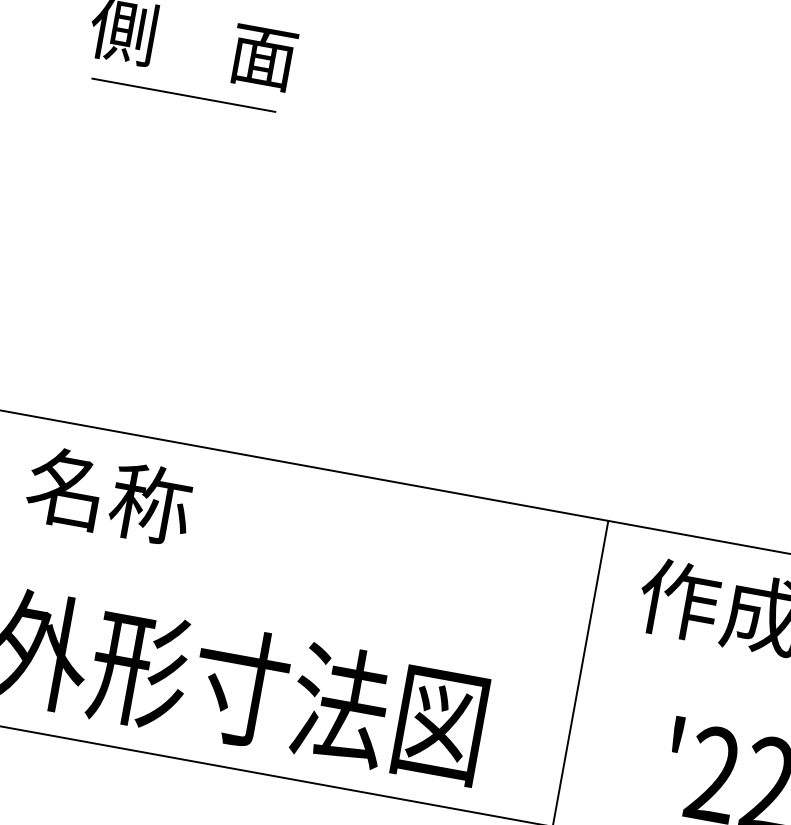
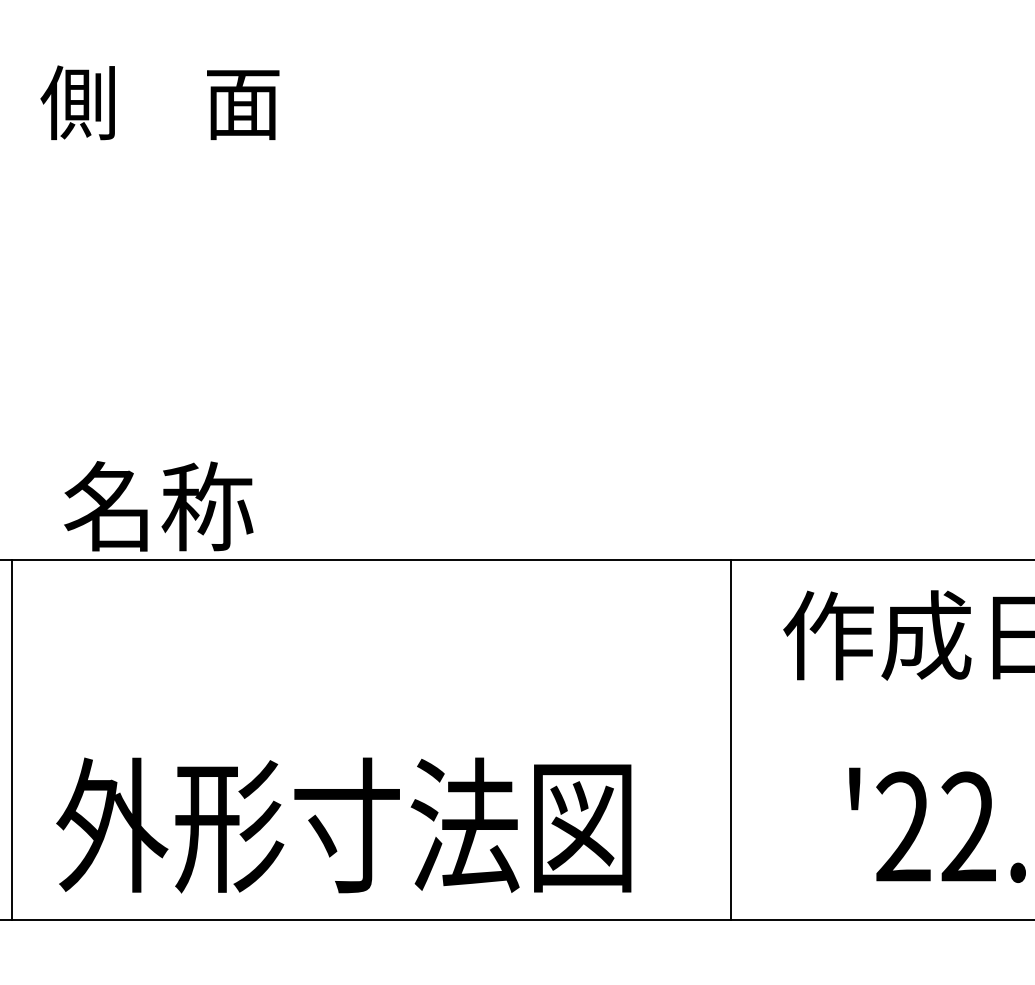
line: (183, 94) -> (159, 163), removed
text: (109, 496) -> (158, 506), moved

